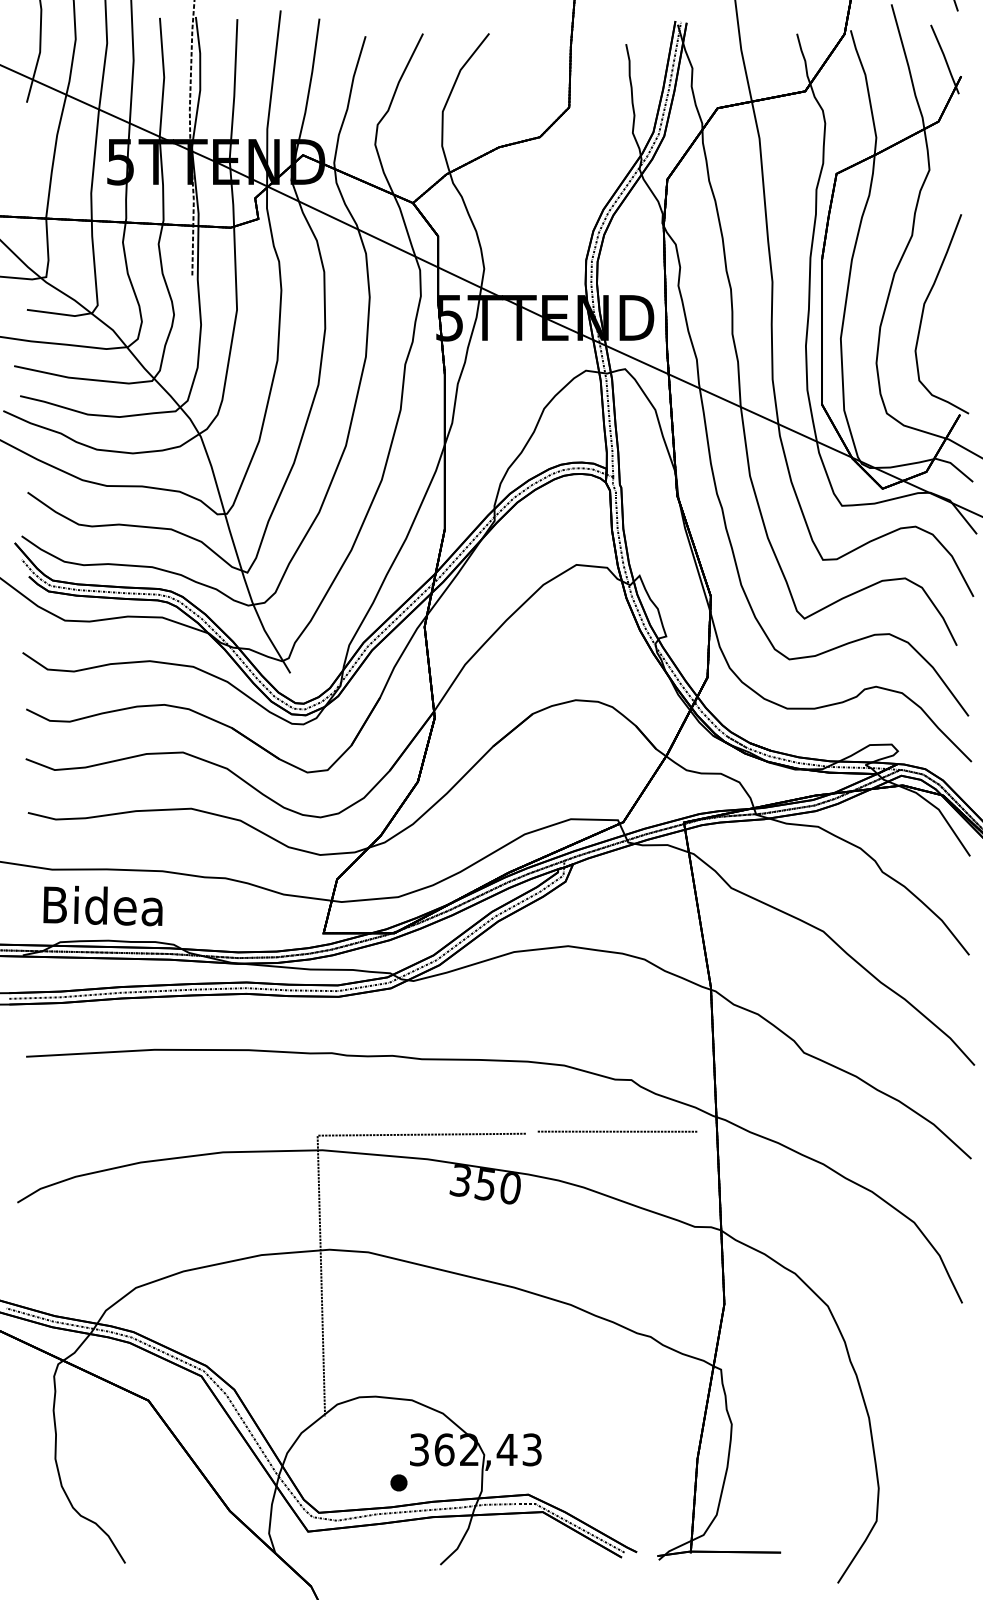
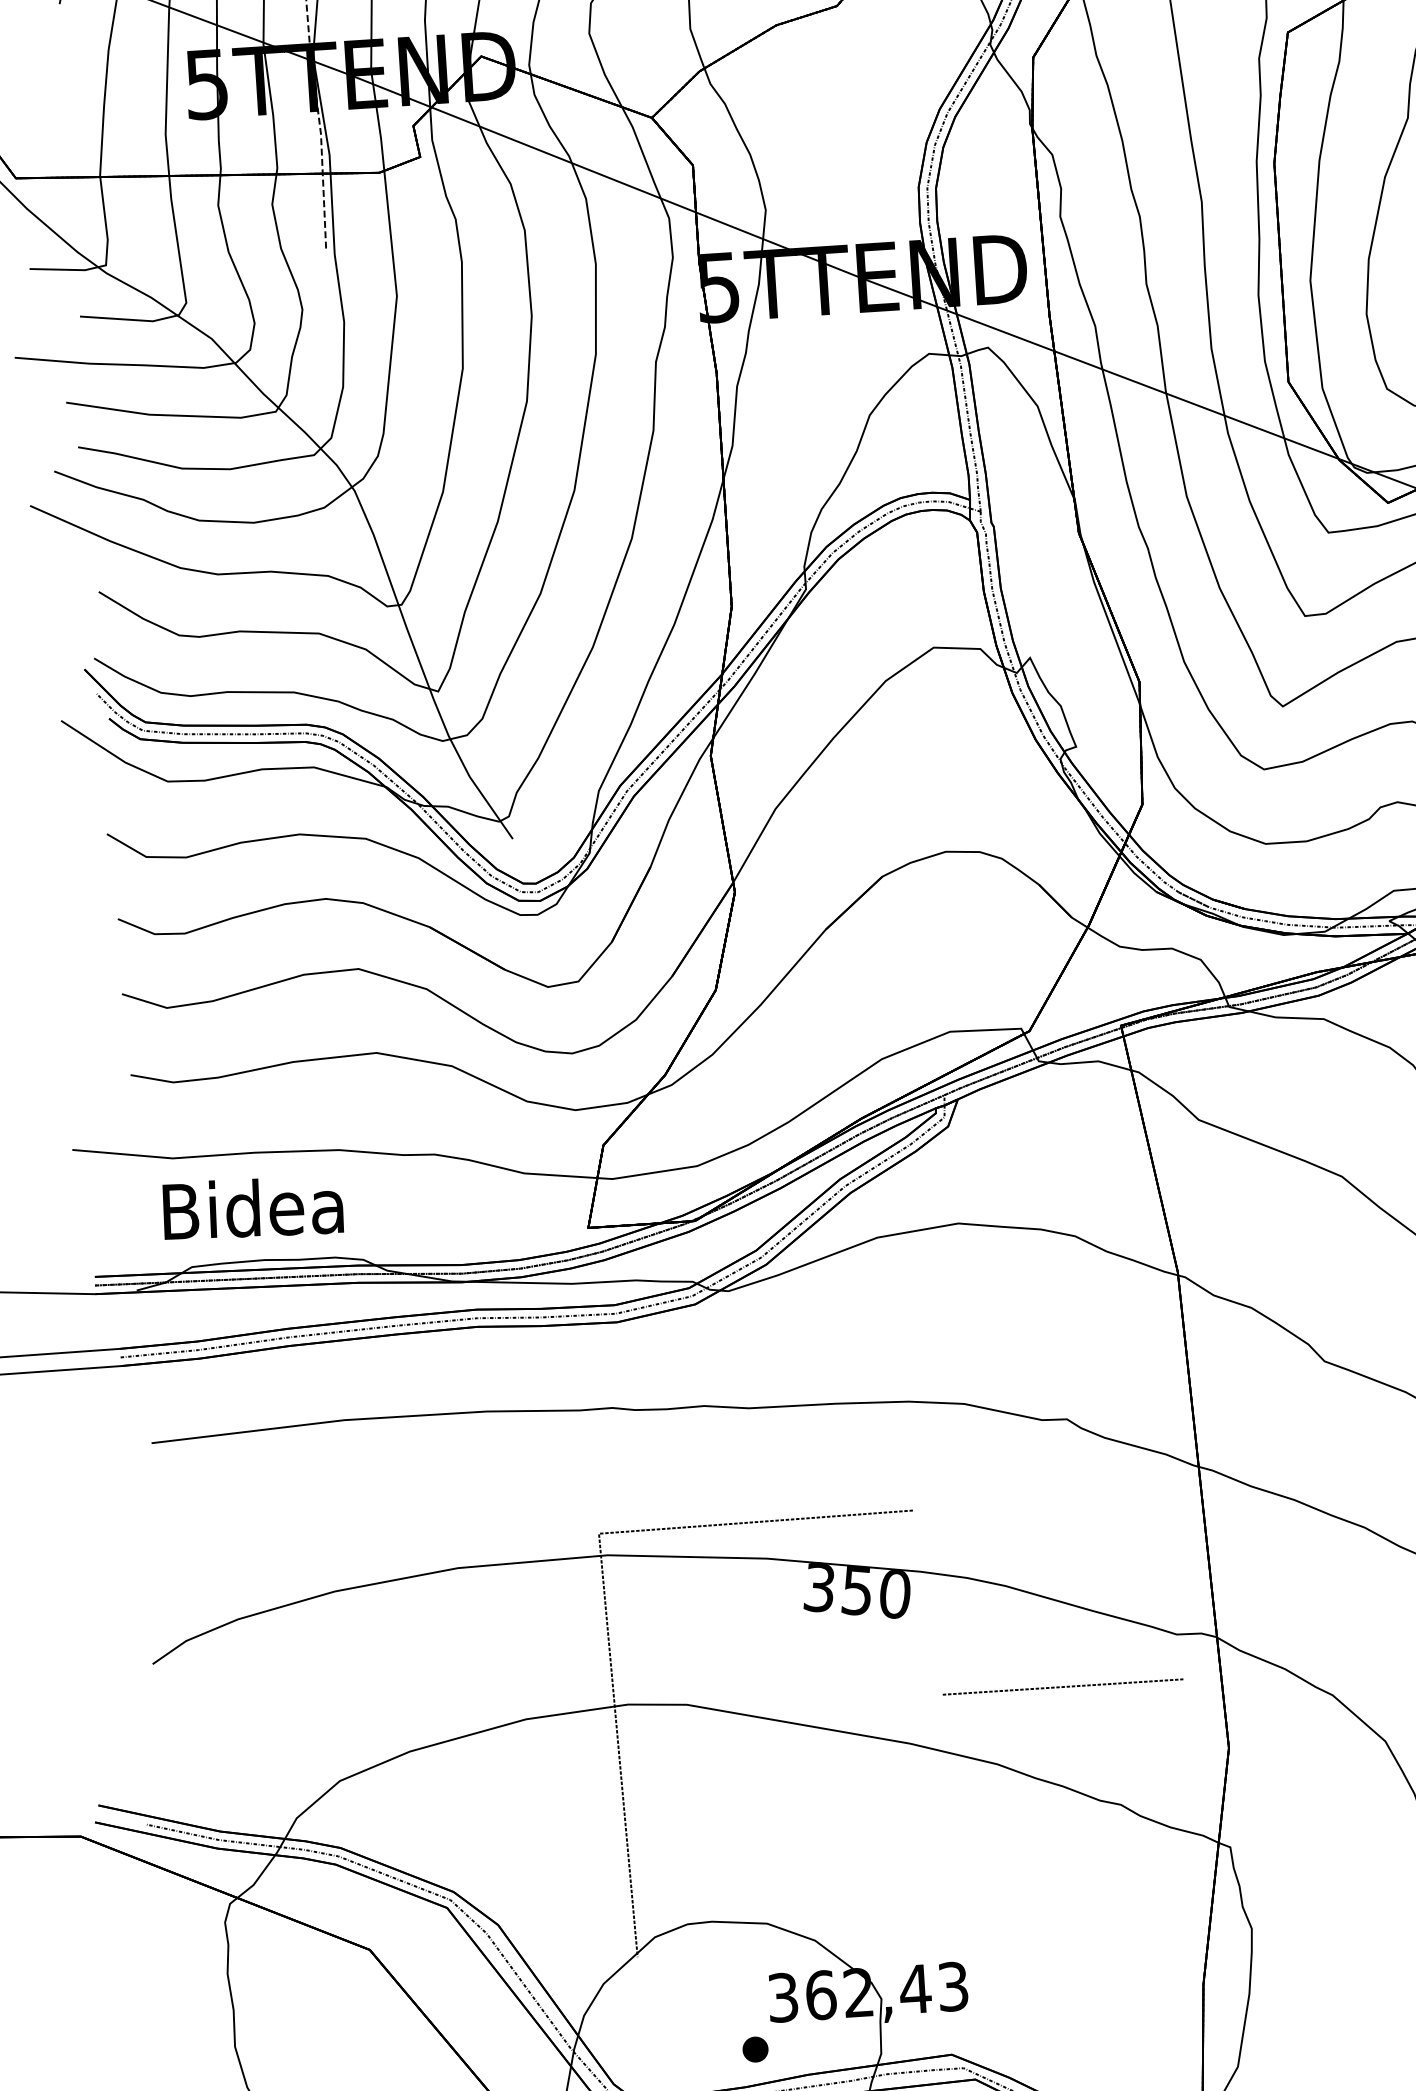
line: (617, 1131) -> (1063, 1686), moved

